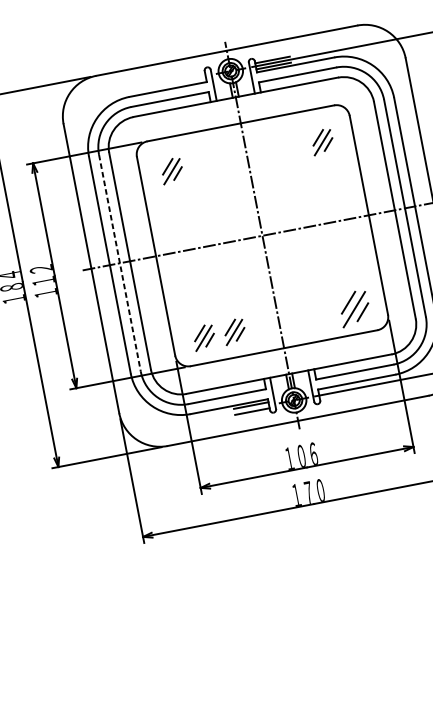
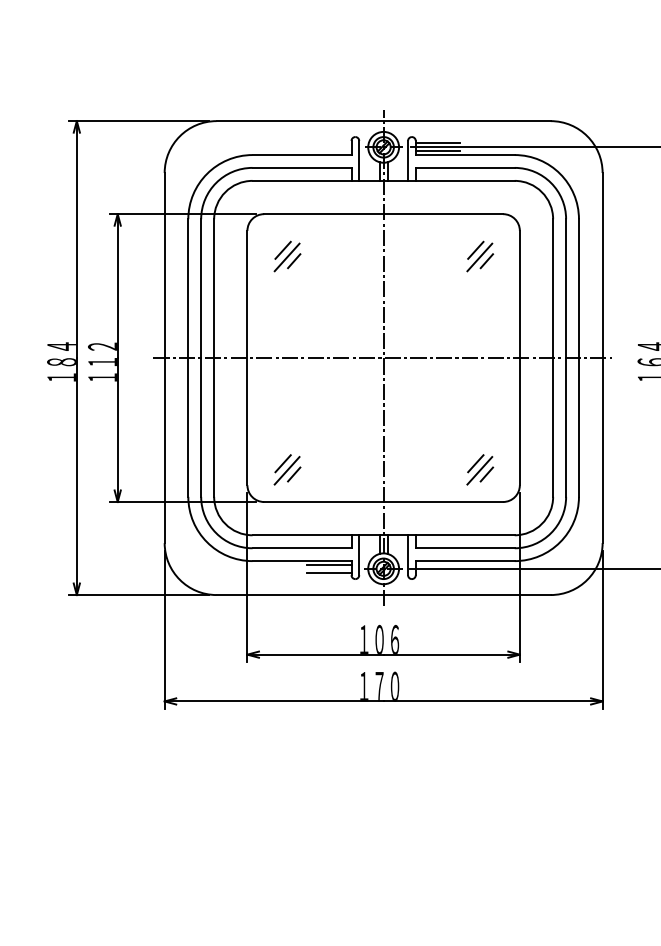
line: (120, 263) -> (201, 358), dashed -> solid
part: (354, 308) -> (480, 469), size x0.71
part: (234, 331) -> (326, 469), removed

